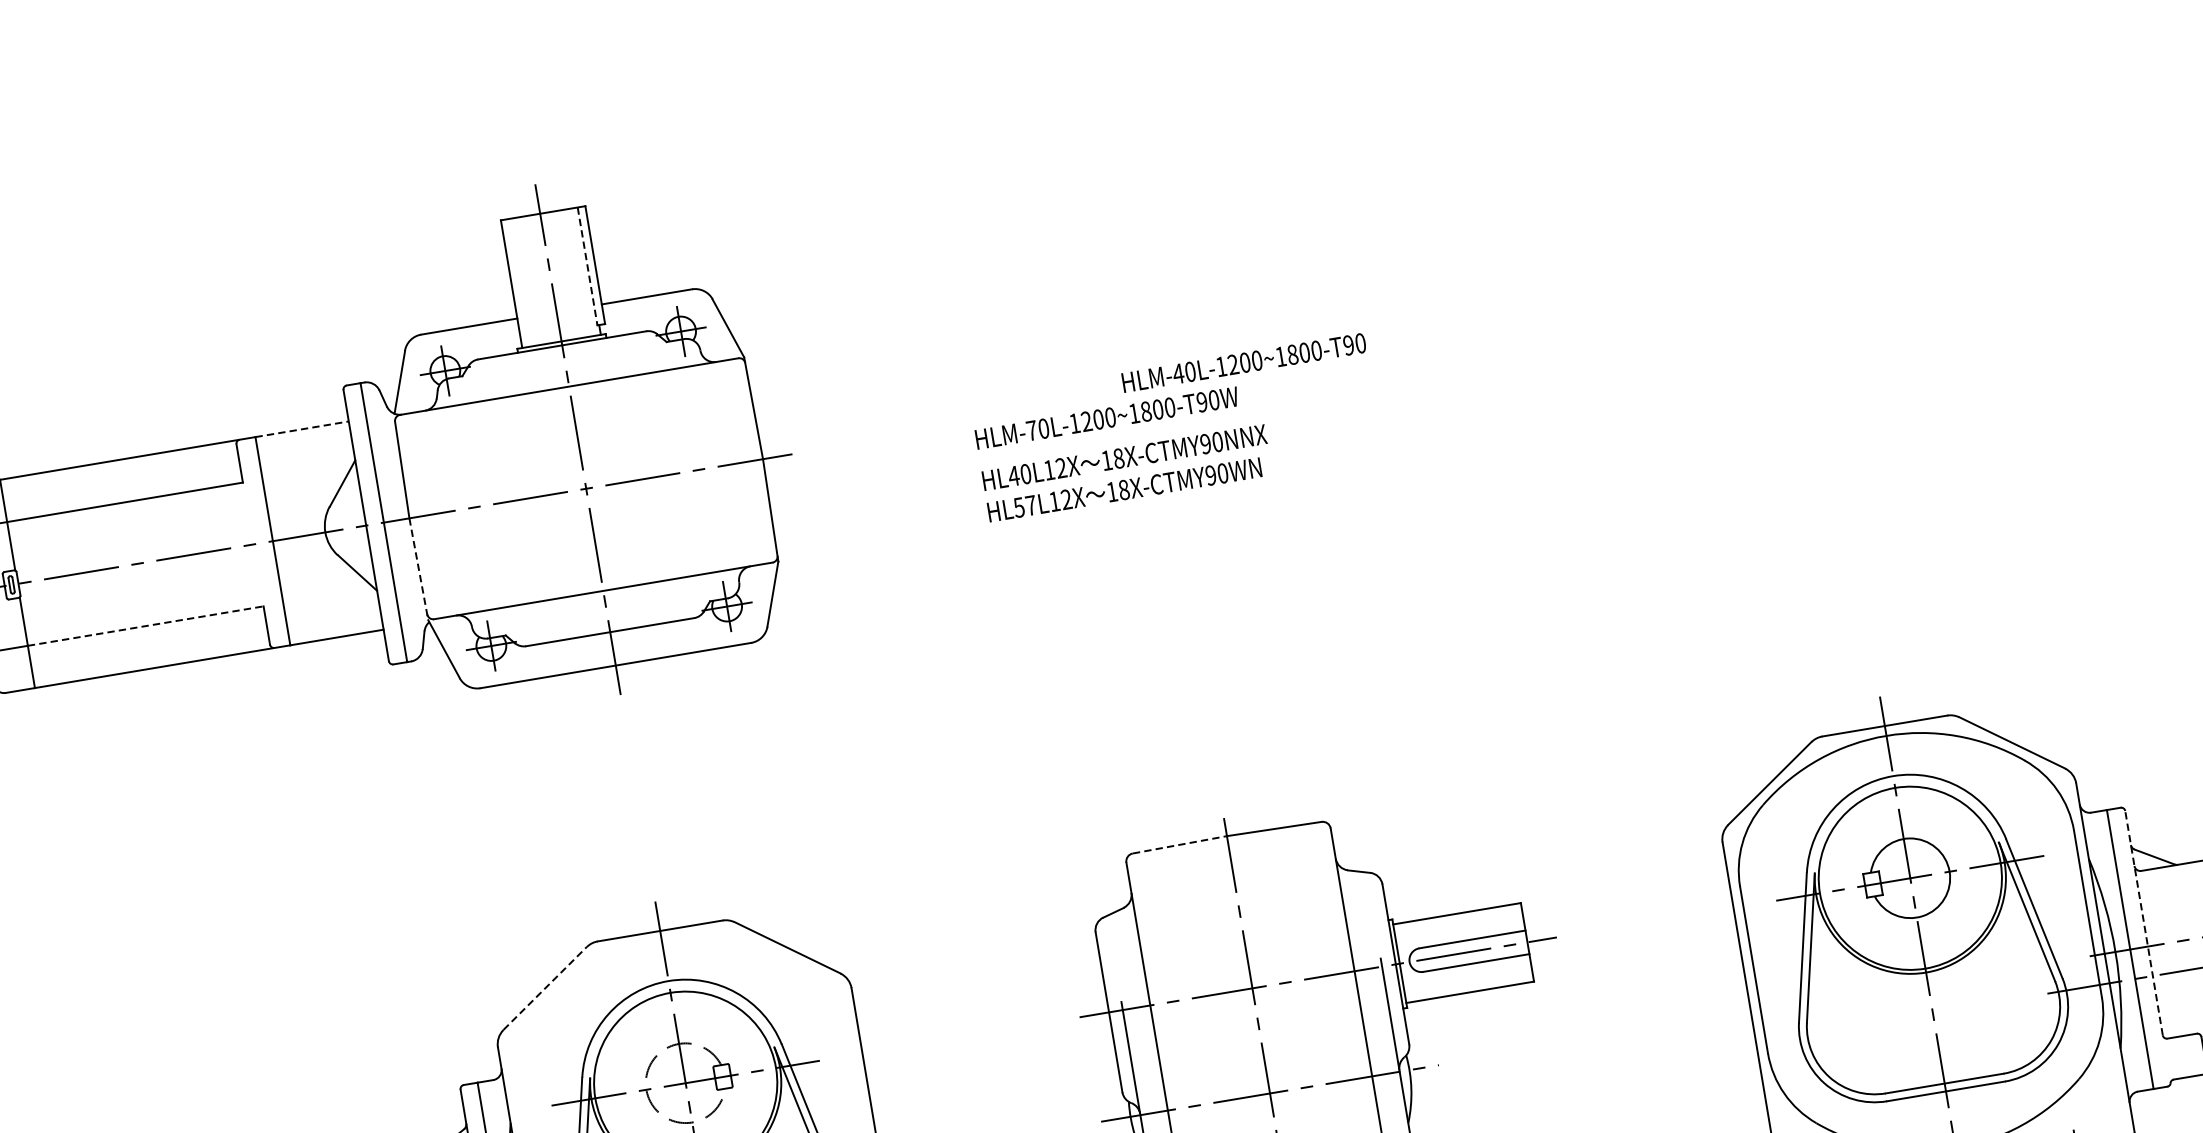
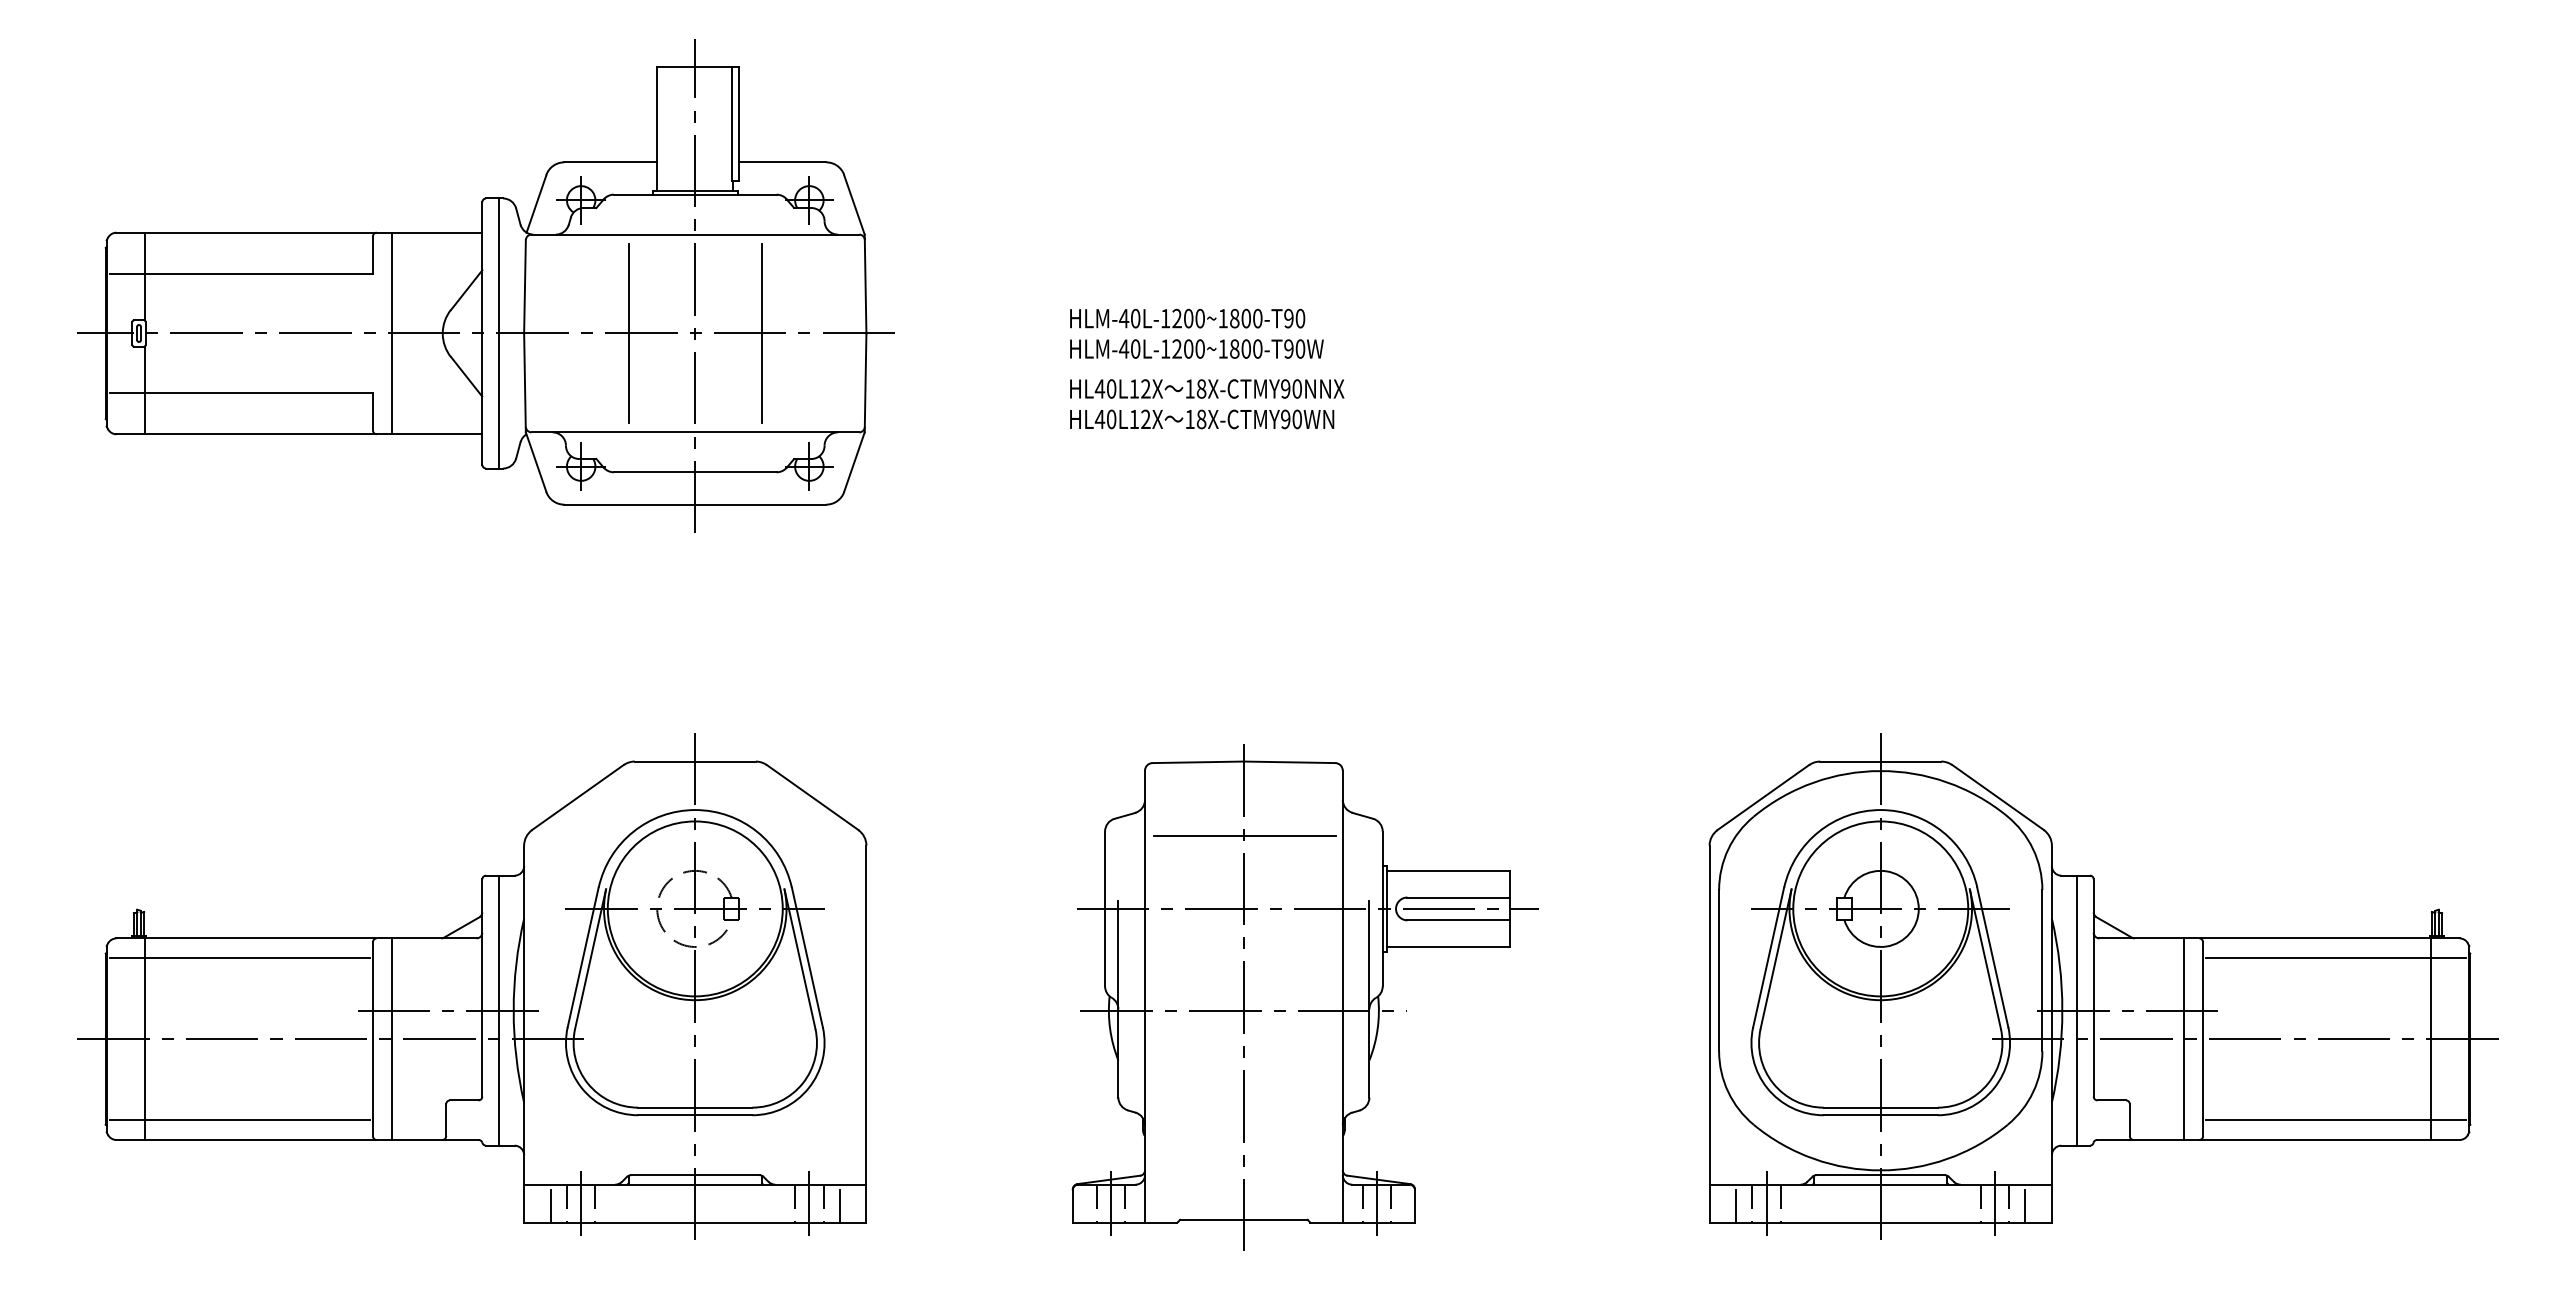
line: (587, 266) -> (731, 124), dashed -> solid
text: (1243, 362) -> (1187, 318), moved
line: (302, 429) -> (437, 232), dashed -> solid
text: (1031, 430) -> (1123, 348), HLM-70L-1200~1800-T90W -> HLM-40L-1200~1800-T90W
line: (654, 477) -> (761, 333), added
line: (517, 500) -> (628, 333), added
text: (1024, 506) -> (1105, 419), HL57L12X -> HL40L12X
line: (419, 569) -> (525, 383), dashed -> solid
line: (146, 626) -> (259, 393), dashed -> solid
line: (1180, 844) -> (1198, 762), dashed -> solid
line: (1240, 912) -> (1244, 835), added
line: (2143, 923) -> (2093, 988), dashed -> solid
line: (545, 988) -> (578, 797), dashed -> solid

